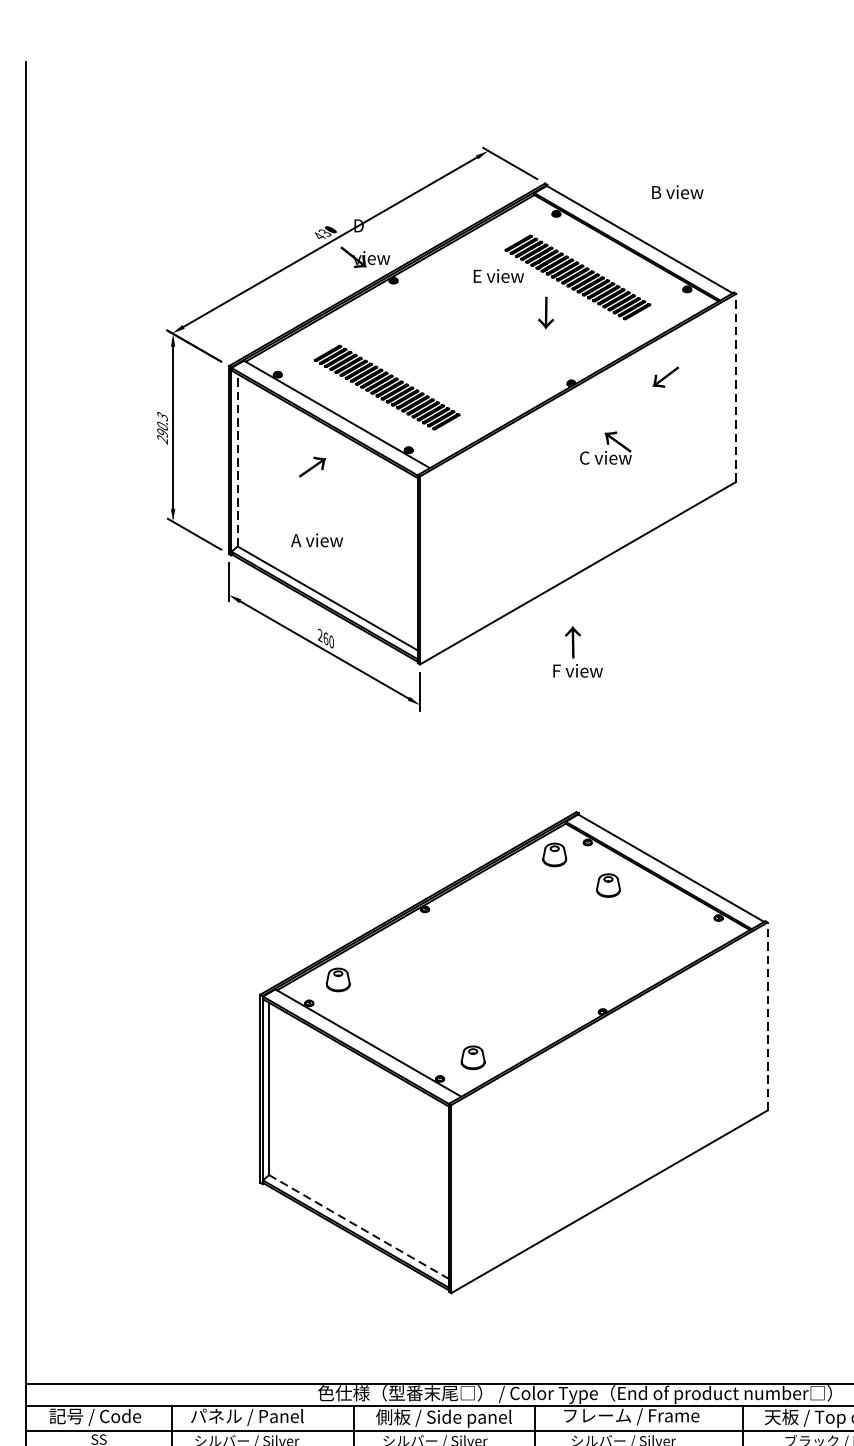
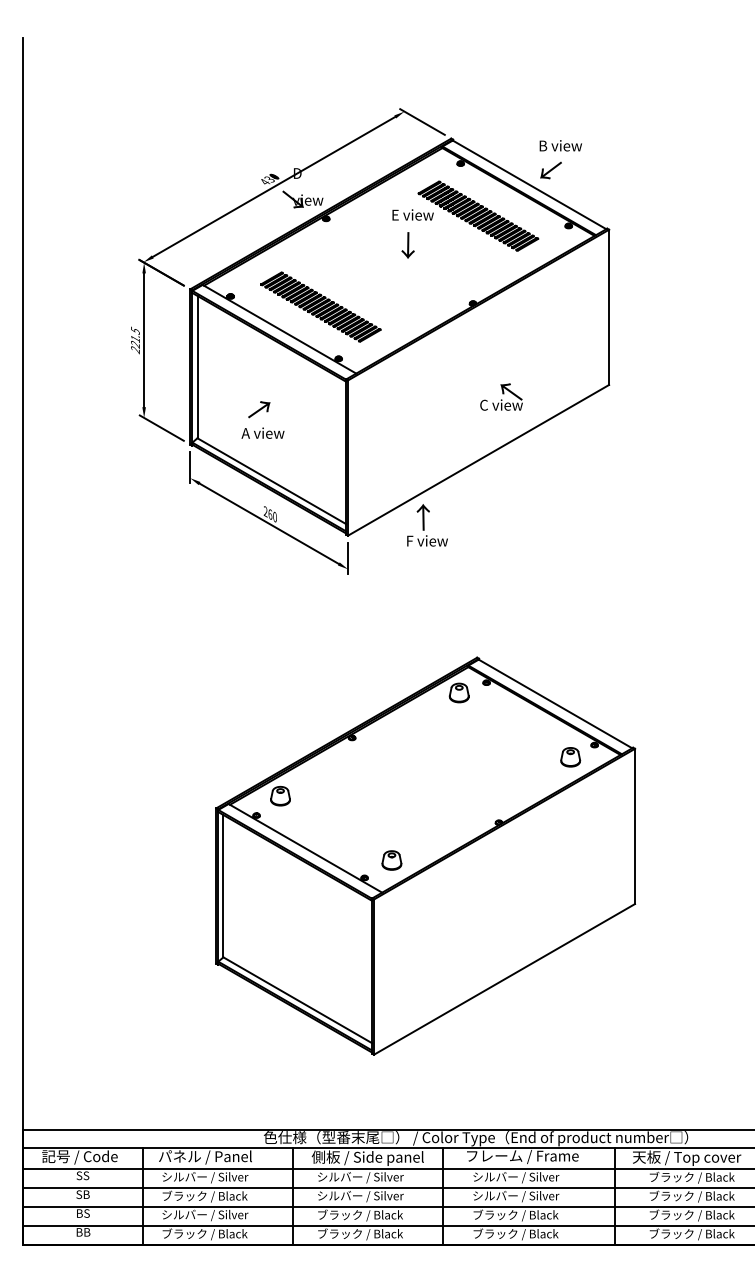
text: (545, 313) -> (407, 245), moved
text: (665, 377) -> (550, 170), moved
line: (736, 388) -> (609, 307), dashed -> solid
text: (162, 424) -> (135, 337), 290.3 -> 221.5
text: (605, 447) -> (501, 396), moved
line: (237, 459) -> (197, 366), dashed -> solid
text: (312, 466) -> (259, 409), moved
text: (577, 652) -> (427, 525), moved
part: (608, 885) -> (570, 757), moved
line: (768, 1016) -> (635, 826), dashed -> solid
line: (358, 1227) -> (297, 1000), dashed -> solid

